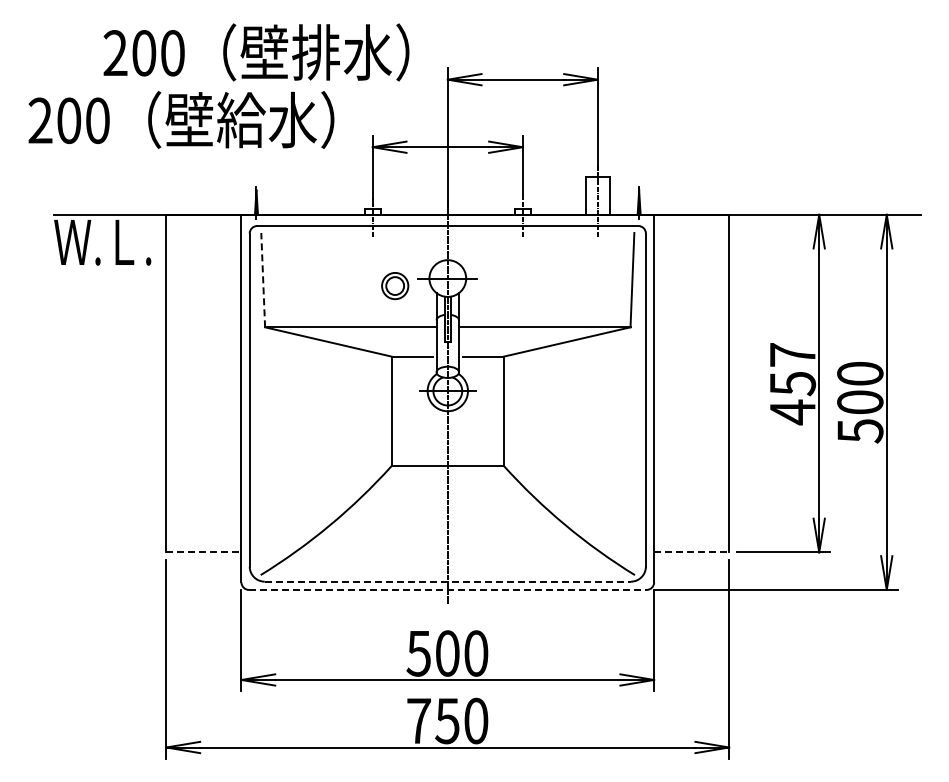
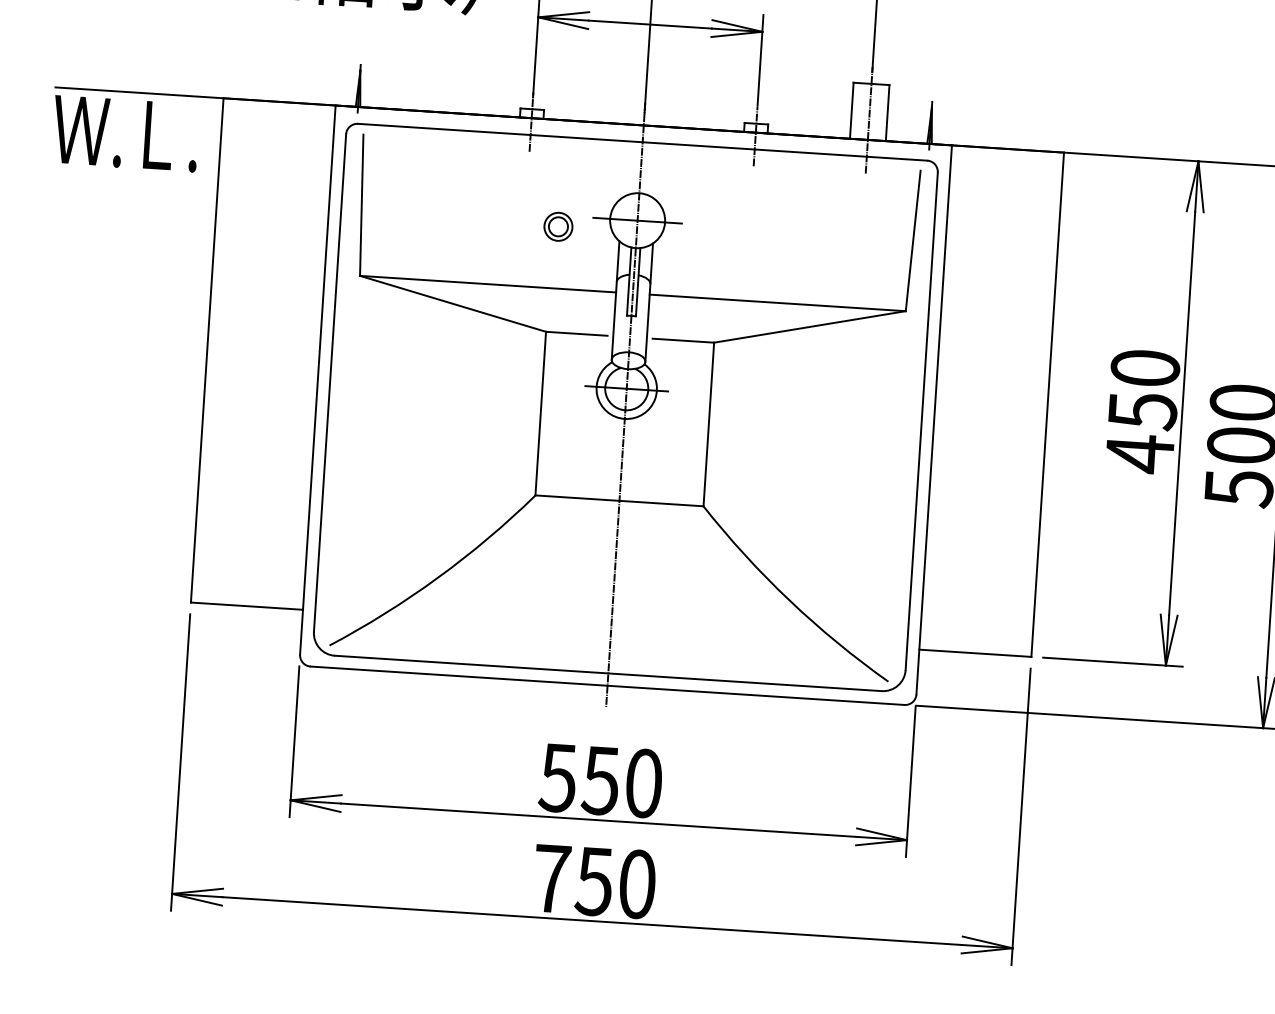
line: (263, 279) -> (362, 204), dashed -> solid
part: (395, 285) -> (558, 226), size x0.71
text: (792, 354) -> (1145, 367), 457 -> 450
line: (203, 552) -> (246, 606), dashed -> solid
line: (691, 552) -> (975, 653), dashed -> solid
line: (448, 581) -> (609, 673), dashed -> solid
line: (447, 589) -> (607, 685), dashed -> solid
text: (447, 653) -> (600, 780), 500 -> 550

